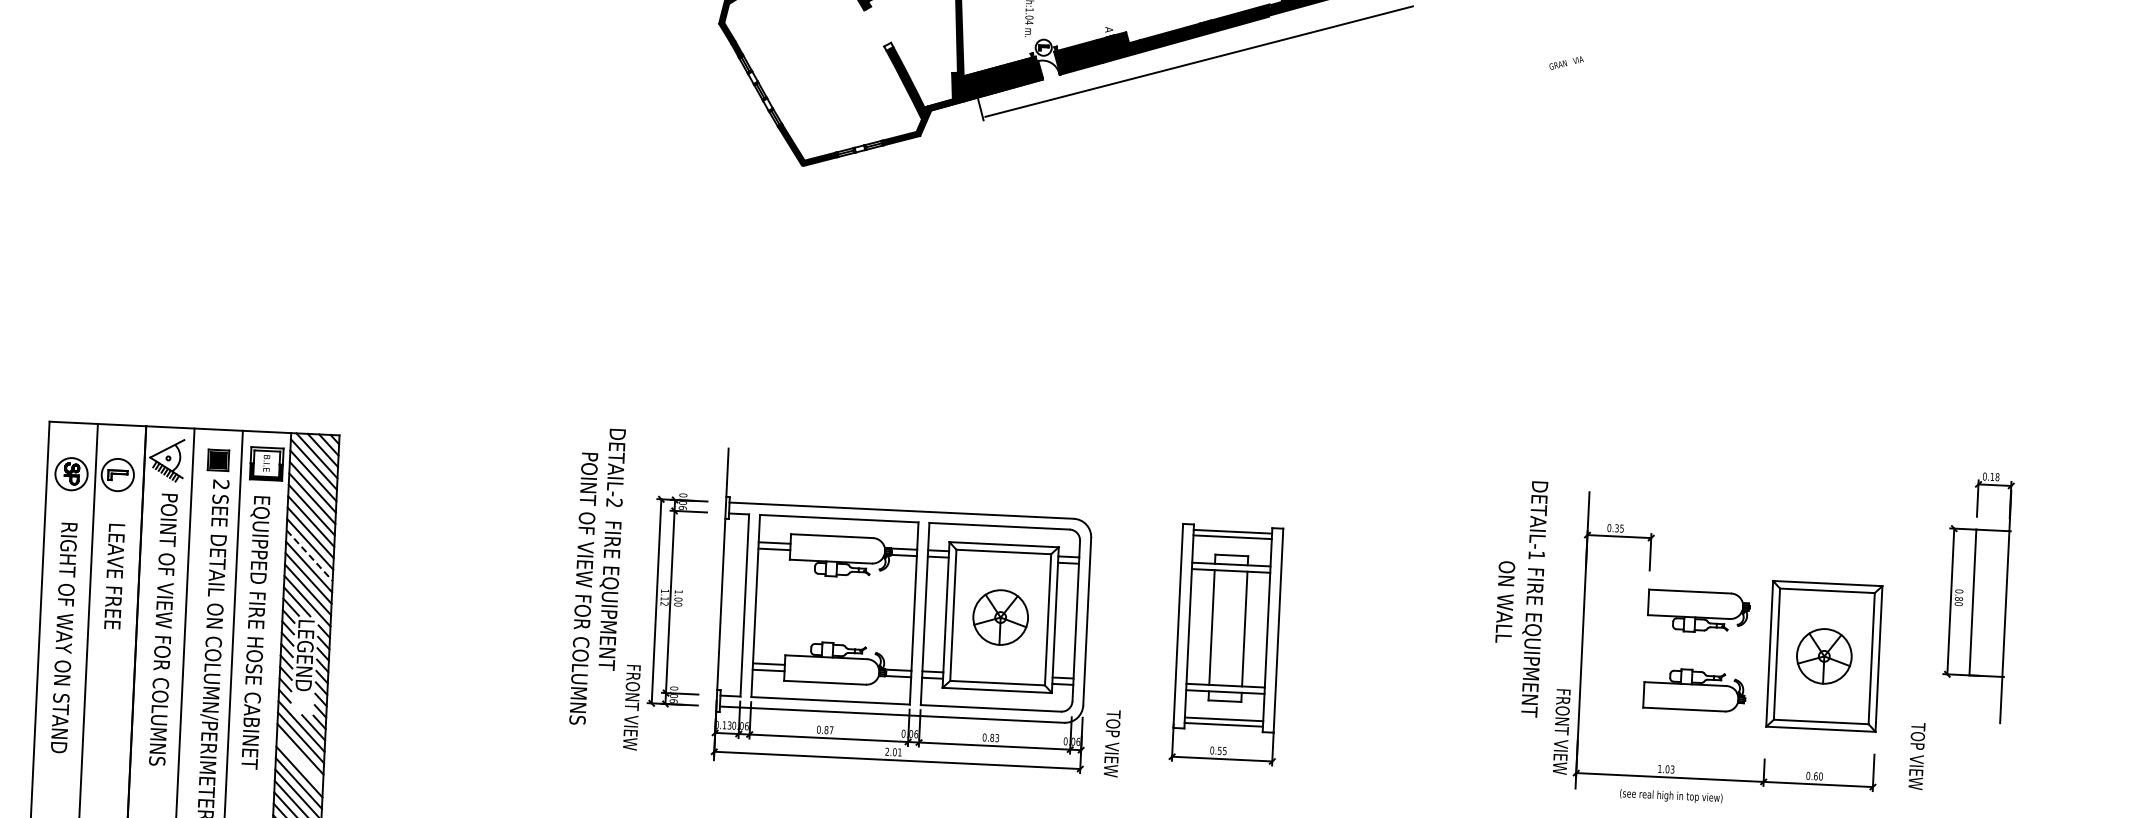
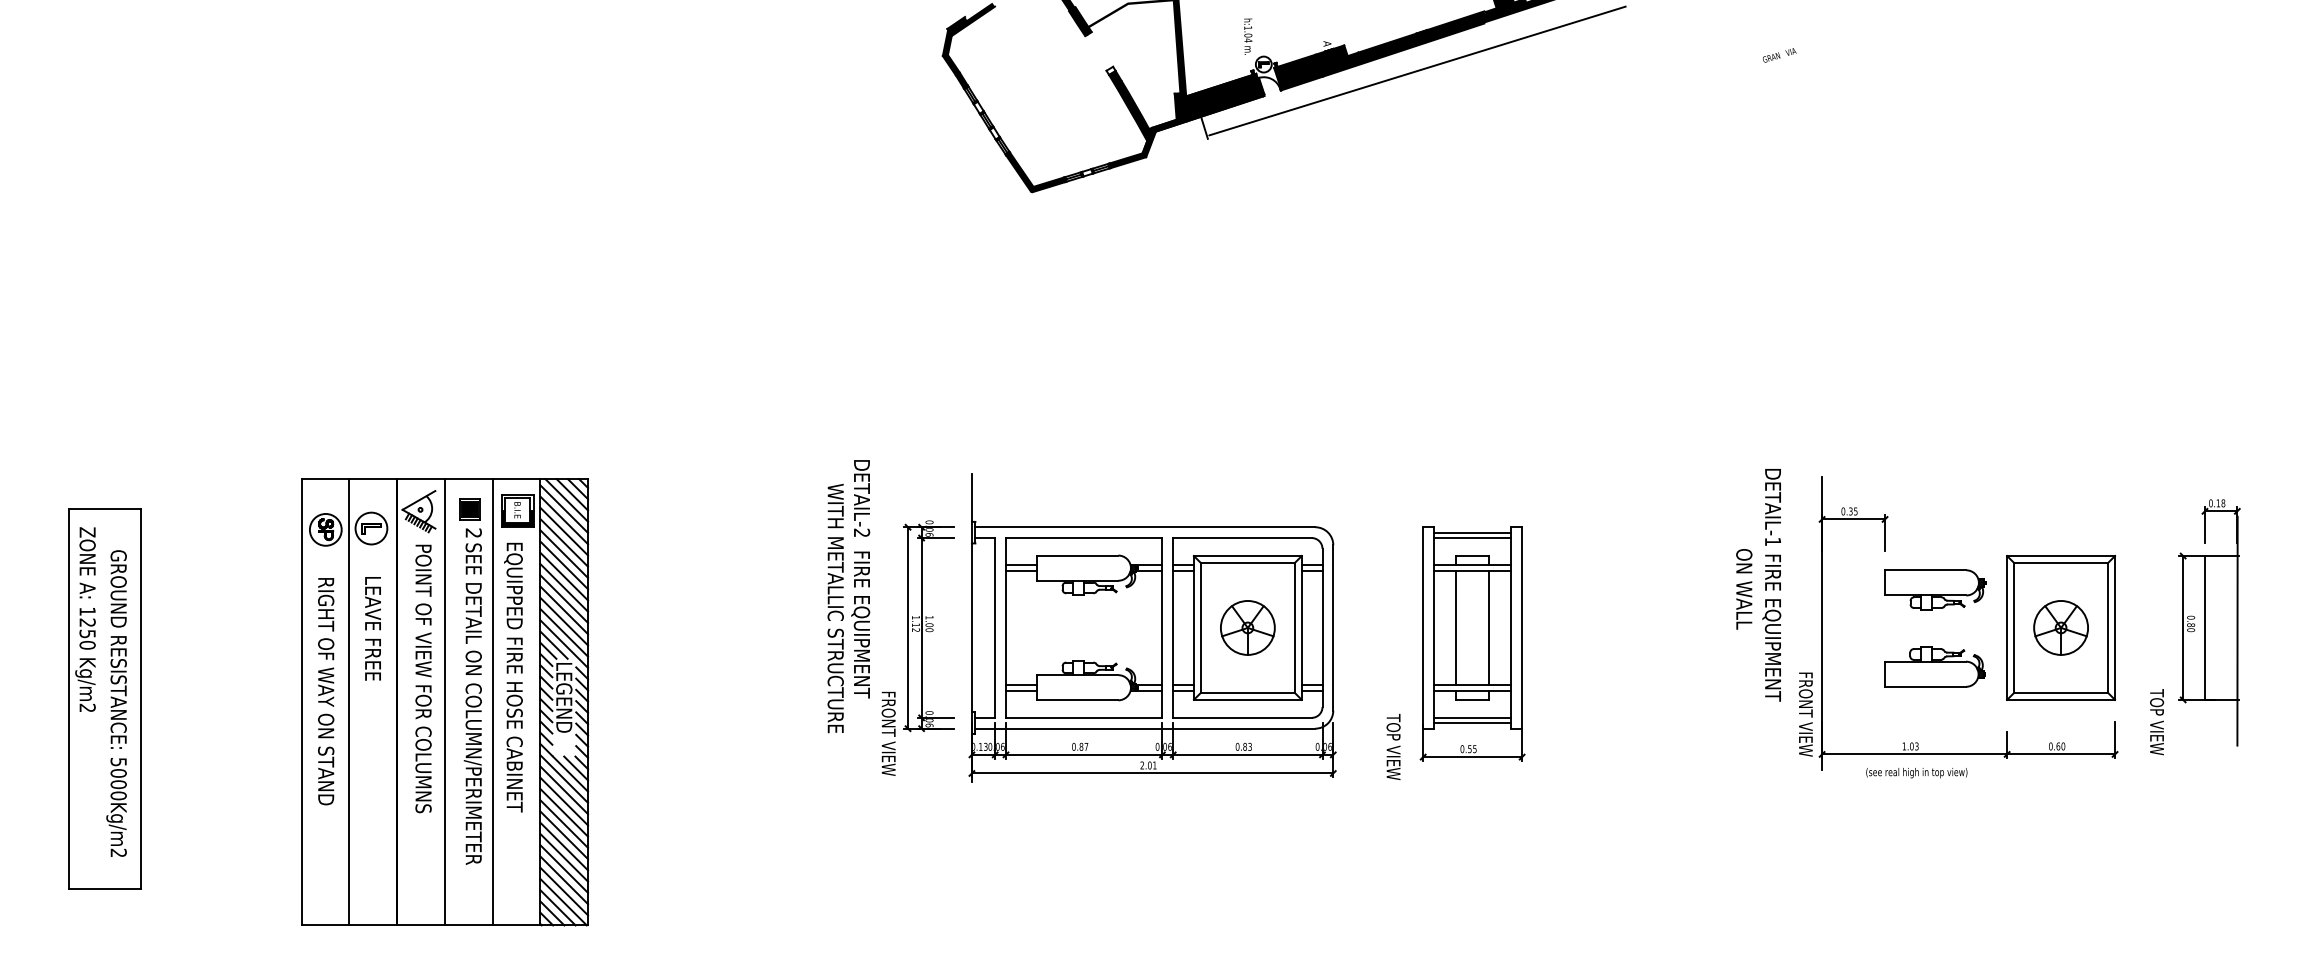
line: (309, 556) -> (564, 599), dashed -> solid
text: (583, 588) -> (835, 618), POINT OF VIEW FOR COLUMNS -> WITH METALLIC STRUCTURE
part: (1977, 597) -> (2209, 622), moved
text: (1112, 743) -> (1393, 746), moved
line: (300, 760) -> (564, 801), added

